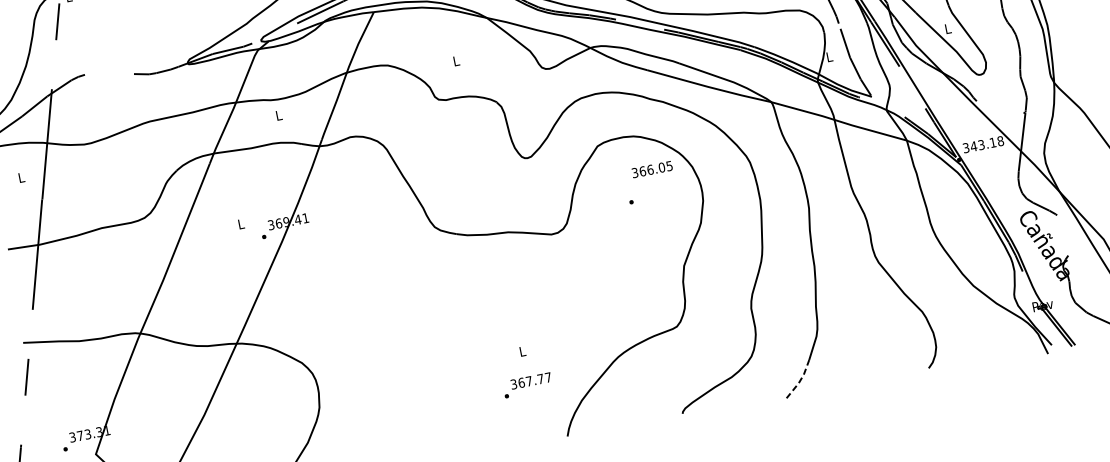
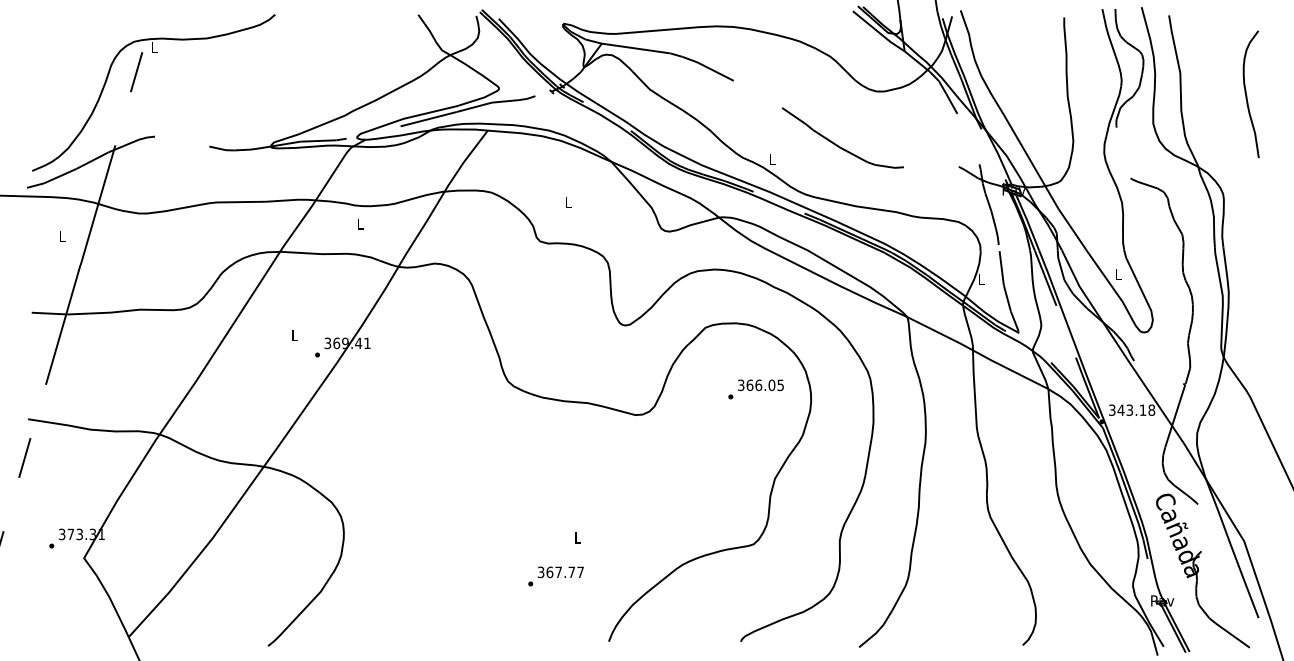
text: (651, 169) -> (760, 385), moved
line: (800, 380) -> (878, 630), dashed -> solid
text: (527, 385) -> (555, 576), moved

